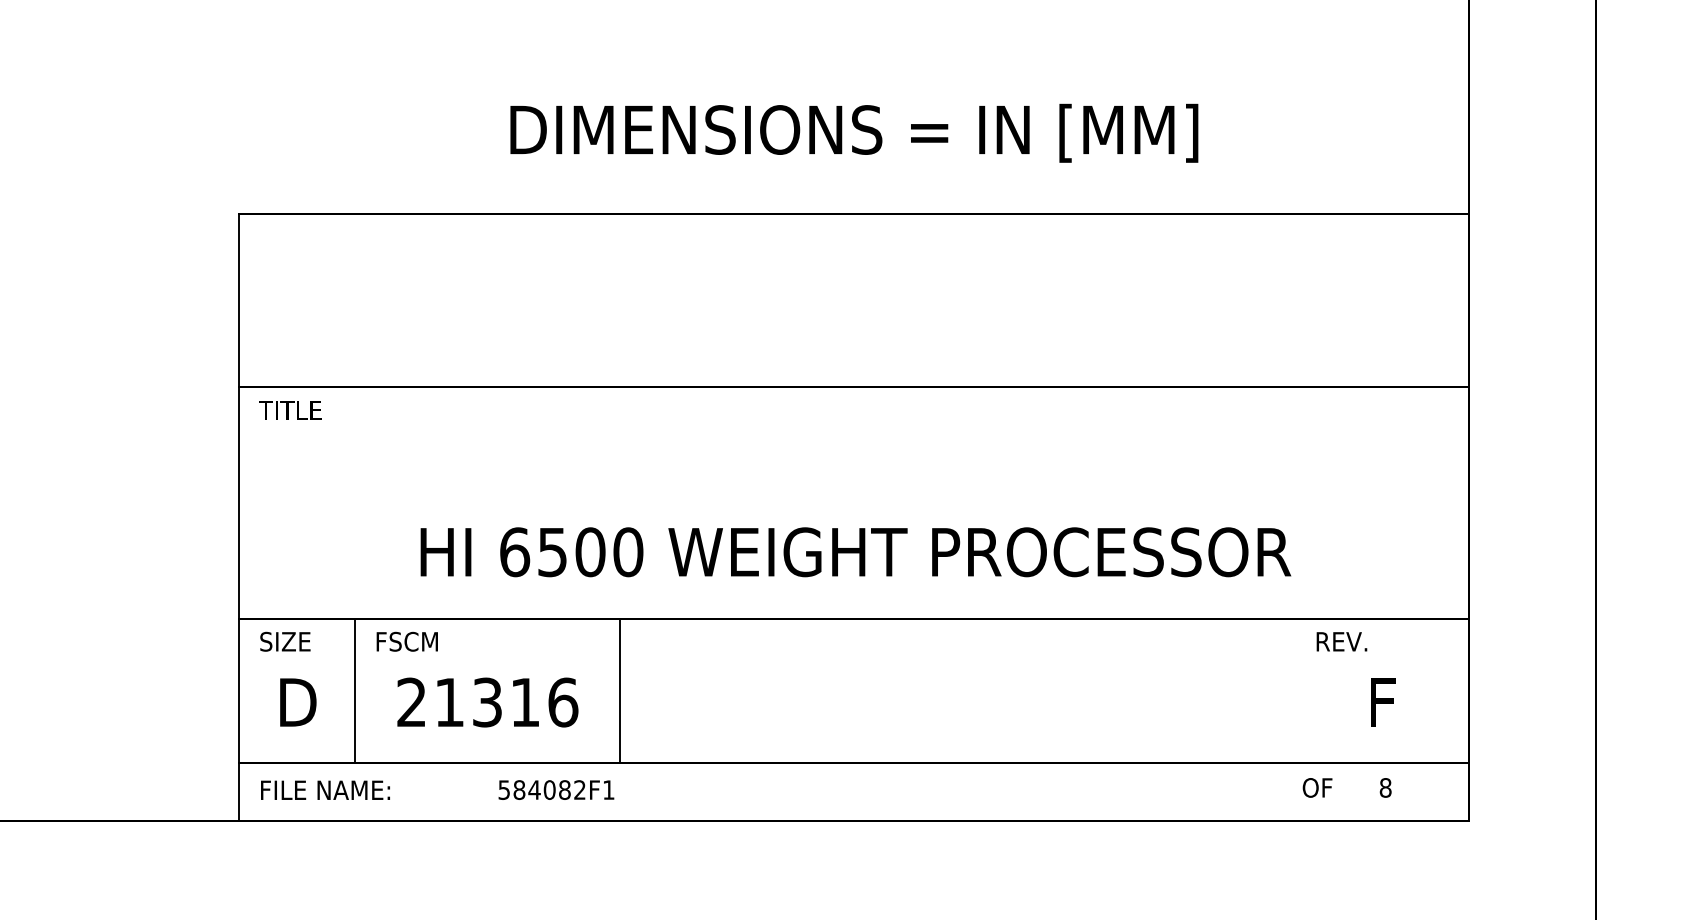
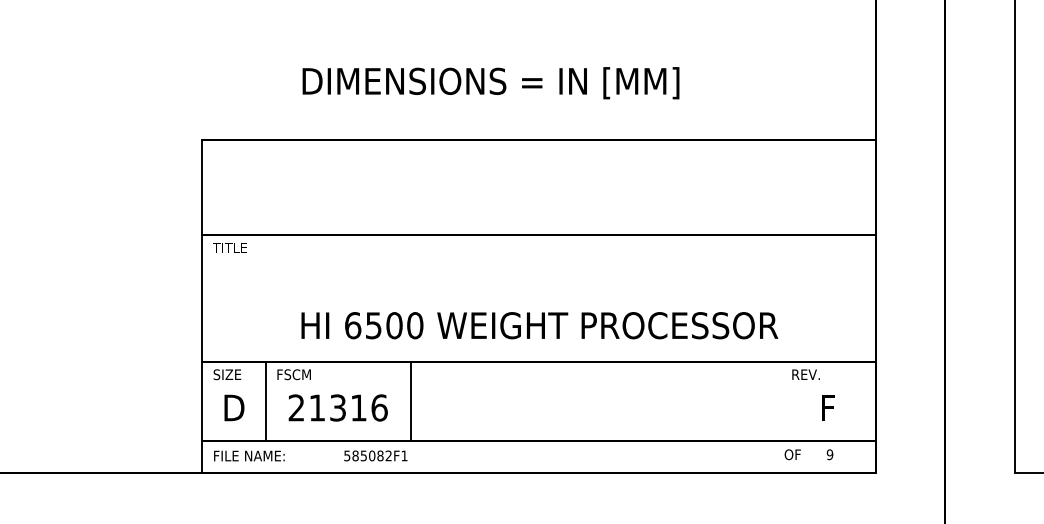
text: (853, 133) -> (490, 83), moved
text: (1384, 787) -> (829, 454), 8 -> 9
text: (533, 789) -> (363, 455), 584082F1 -> 585082F1

